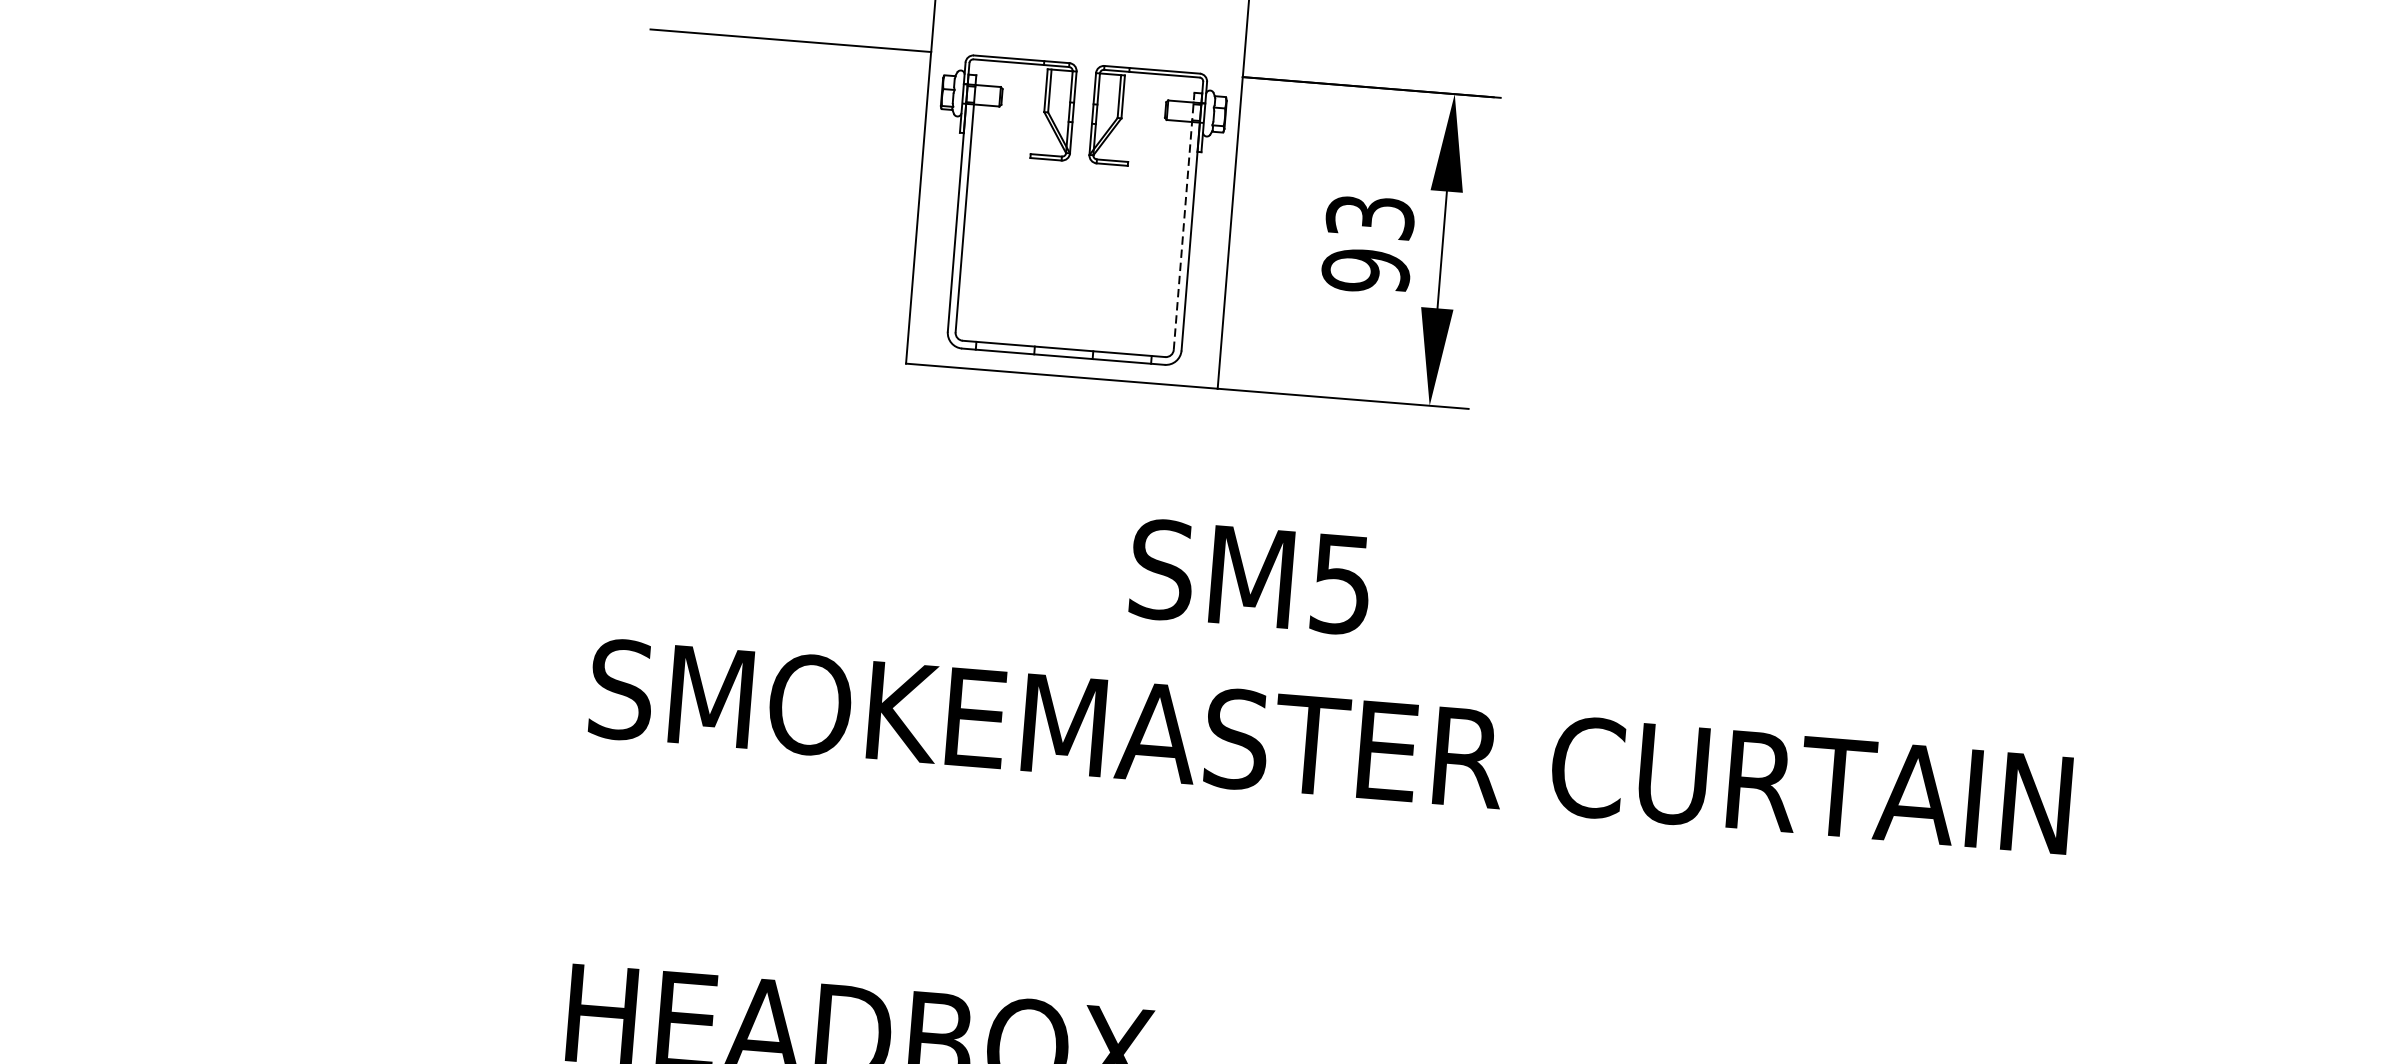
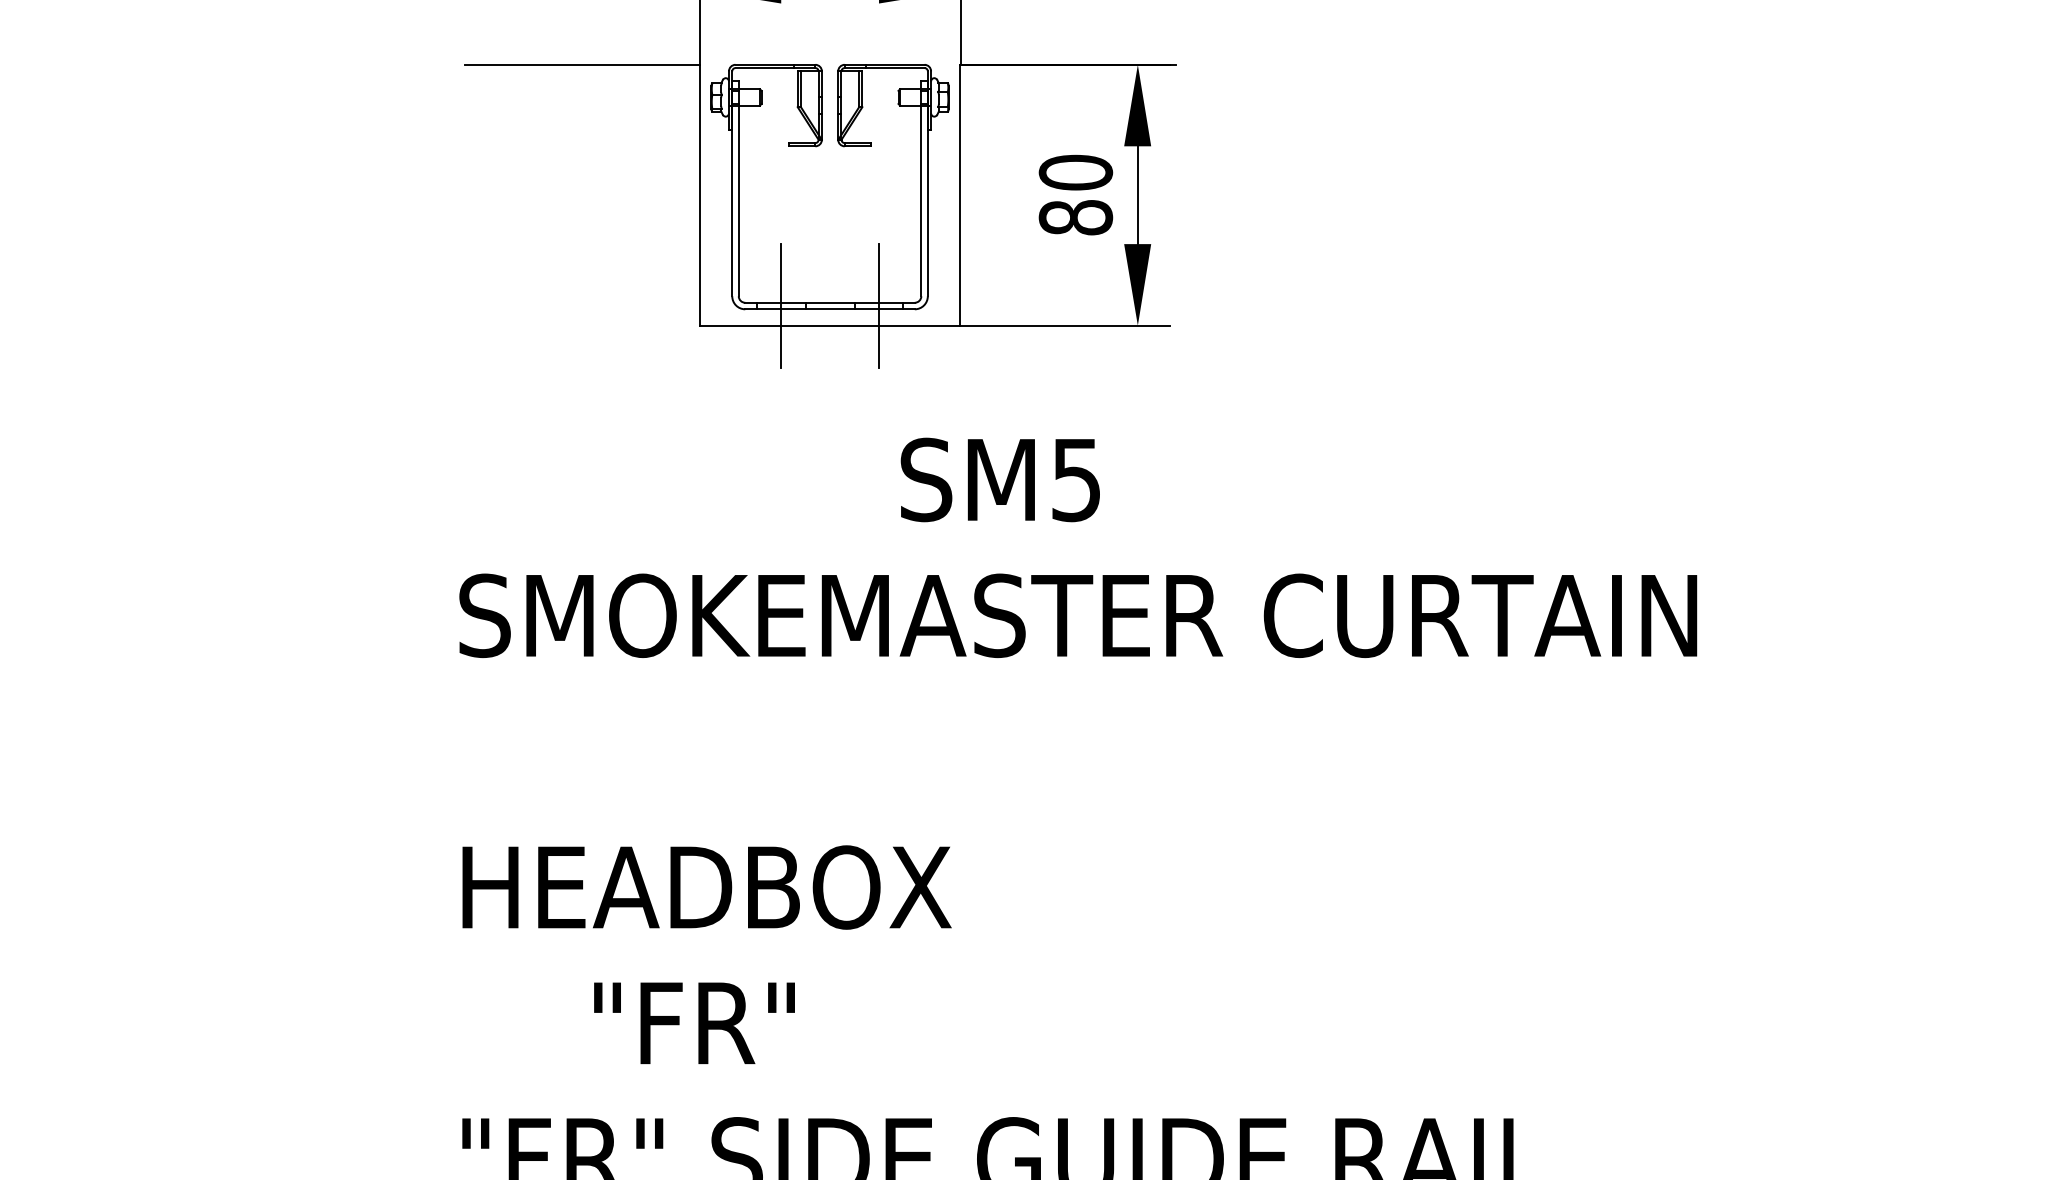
line: (1184, 221) -> (921, 188), dashed -> solid
text: (1367, 243) -> (1075, 194), 93 -> 80
line: (1005, 347) -> (781, 305), added
line: (1121, 356) -> (878, 305), added

